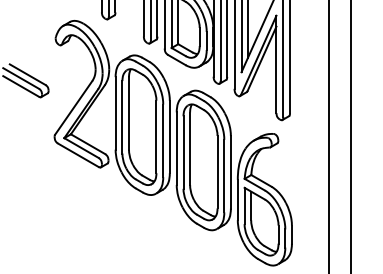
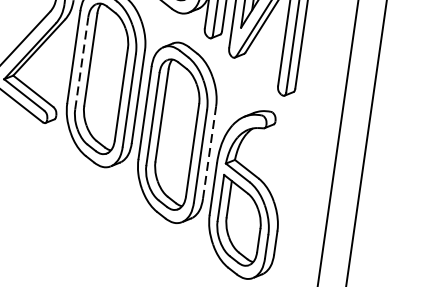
line: (122, 116) -> (81, 62), solid -> dashed
line: (230, 171) -> (209, 151), solid -> dashed

